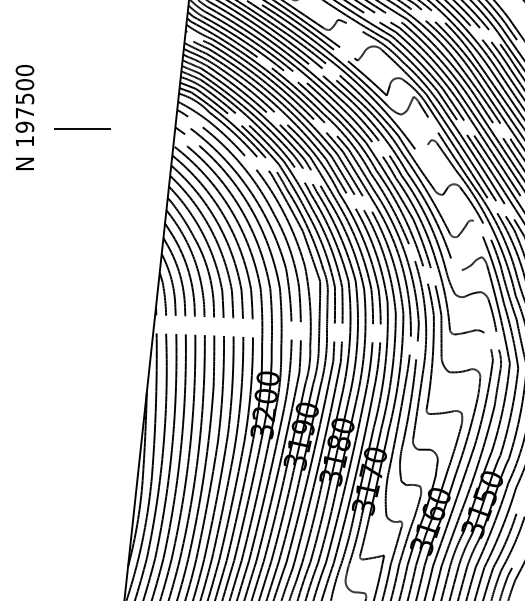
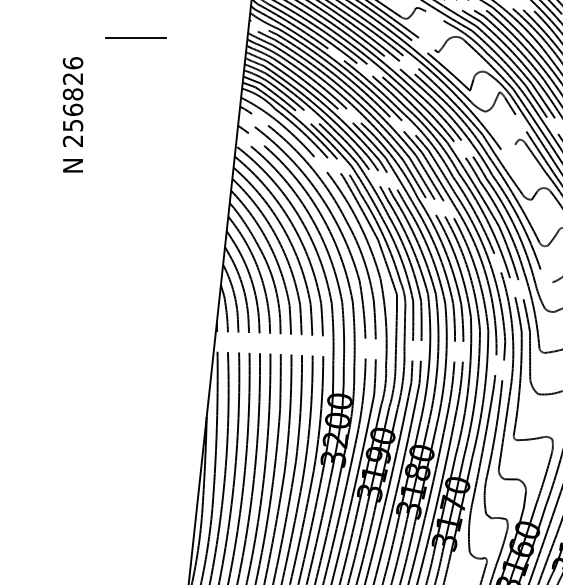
text: (24, 105) -> (72, 101), 197500 -> 256826
line: (82, 128) -> (136, 36), moved

